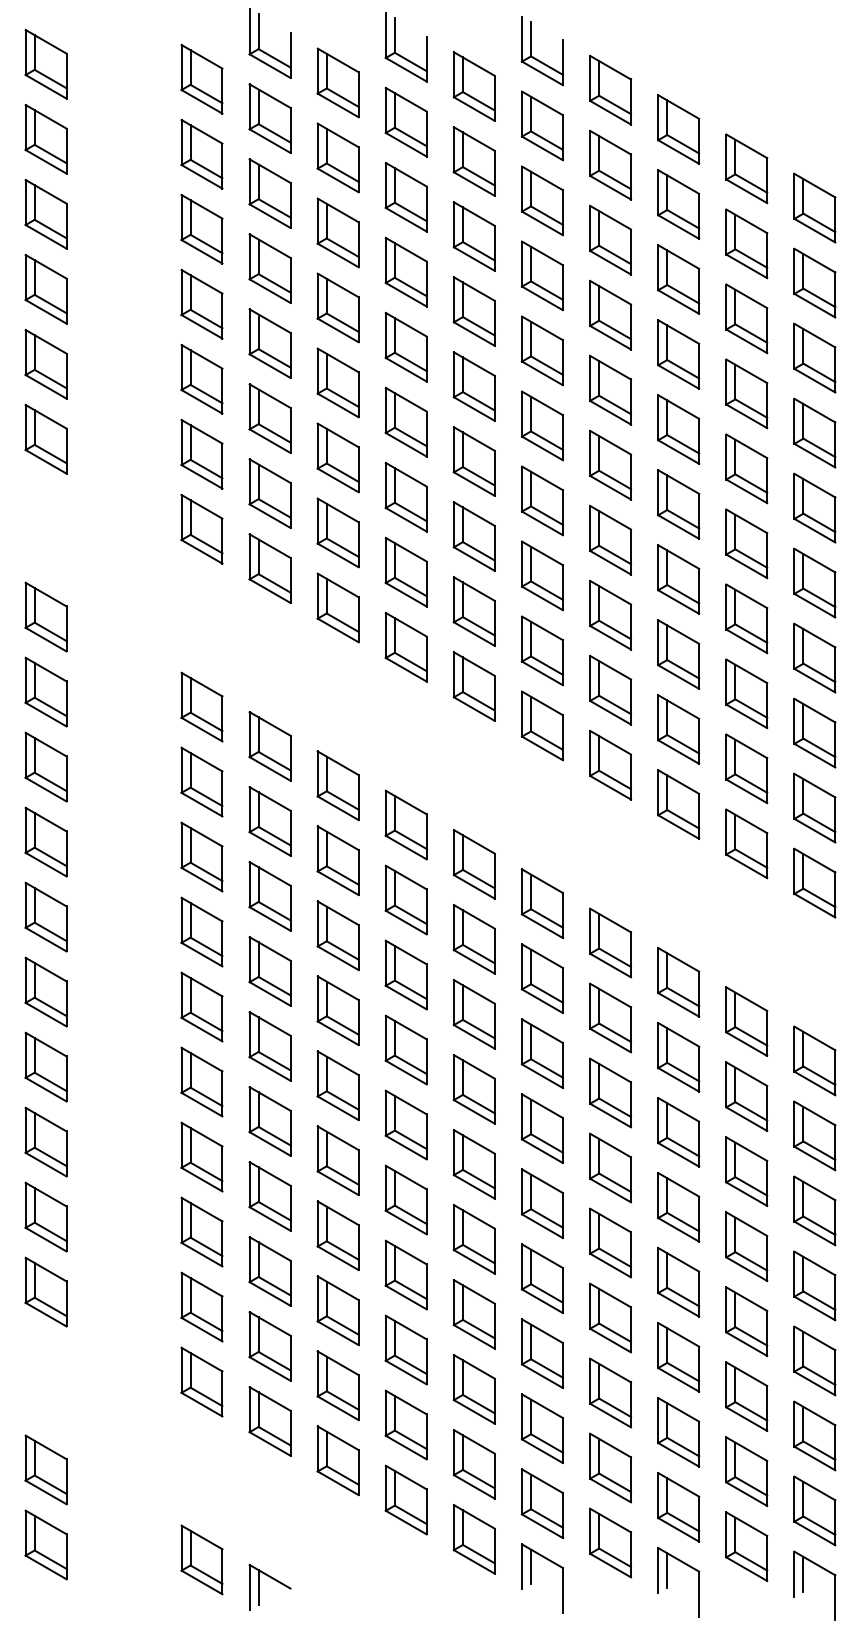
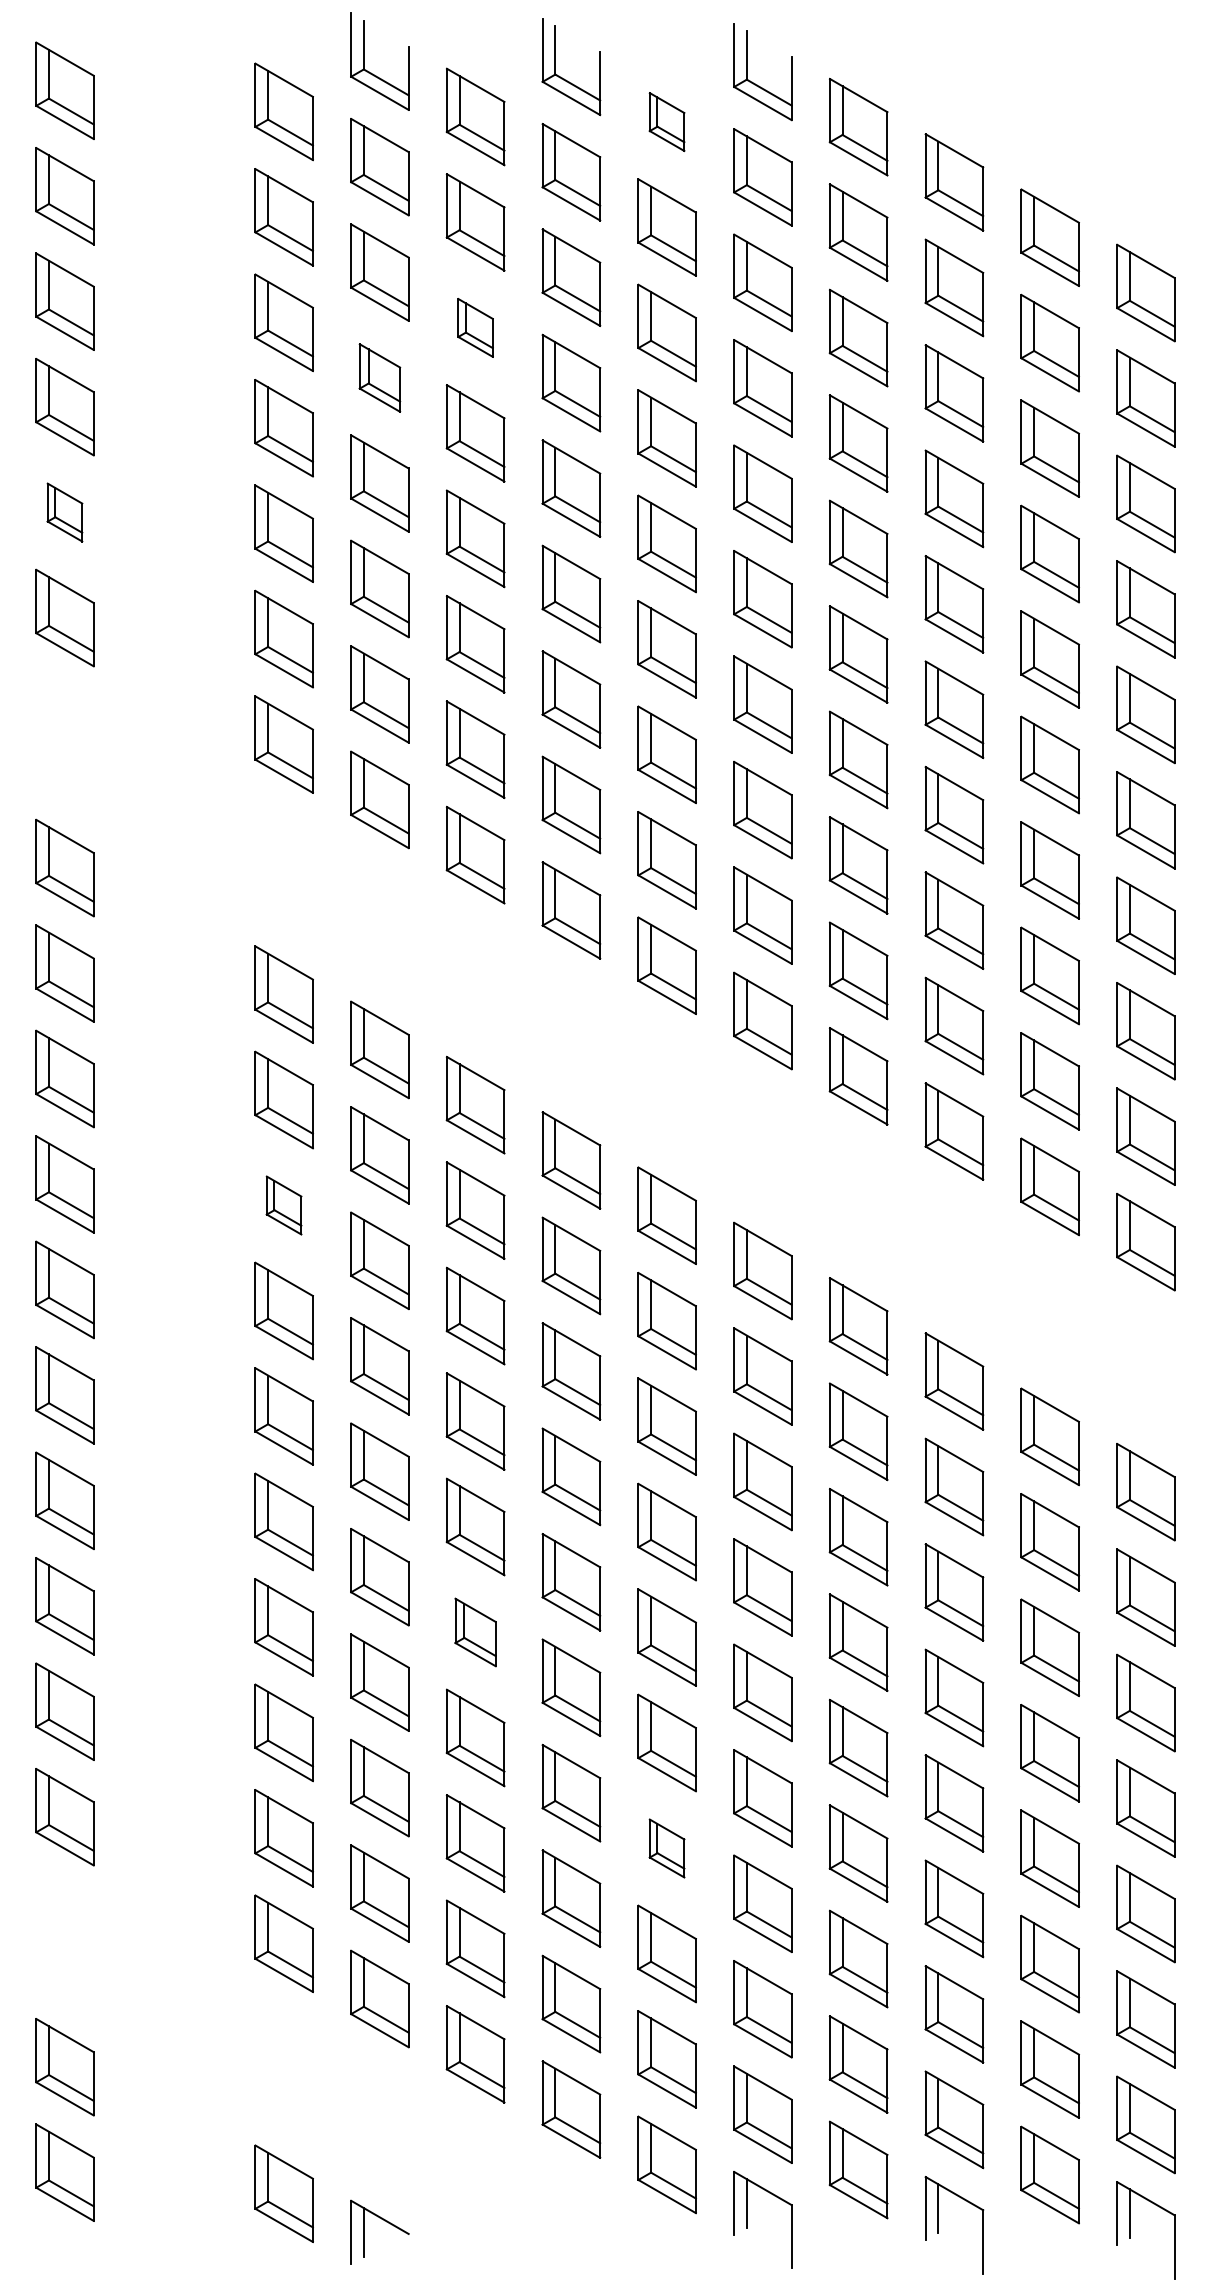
part: (473, 86) -> (666, 121), size x0.6
part: (338, 232) -> (475, 327), size x0.6
part: (269, 268) -> (379, 377), size x0.7
part: (45, 364) -> (64, 512), size x0.6
part: (201, 857) -> (283, 1205), size x0.6
part: (338, 1160) -> (475, 1632), size x0.7
part: (473, 1314) -> (666, 1848), size x0.6

